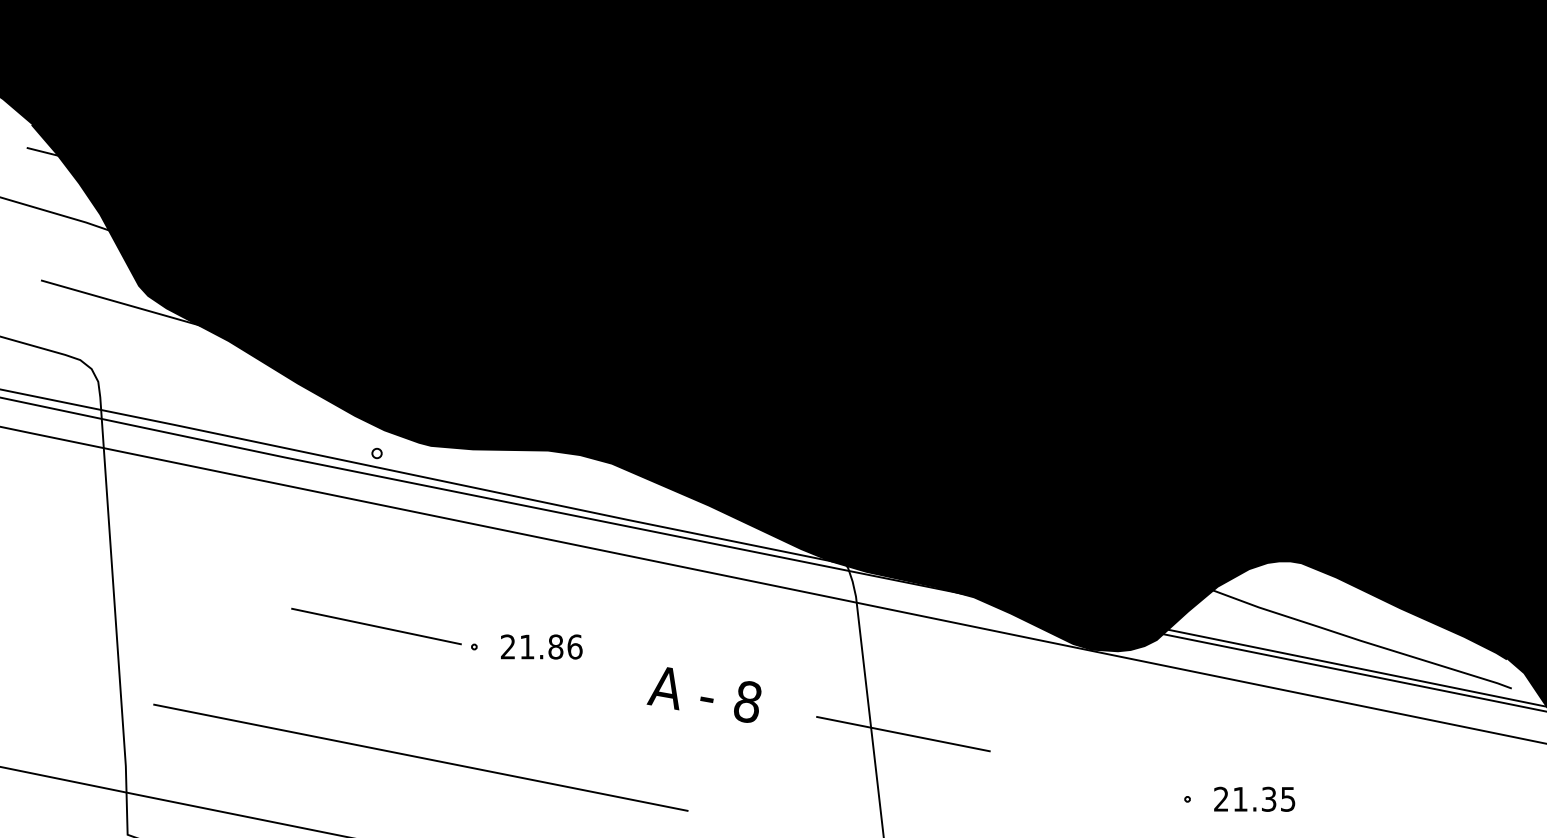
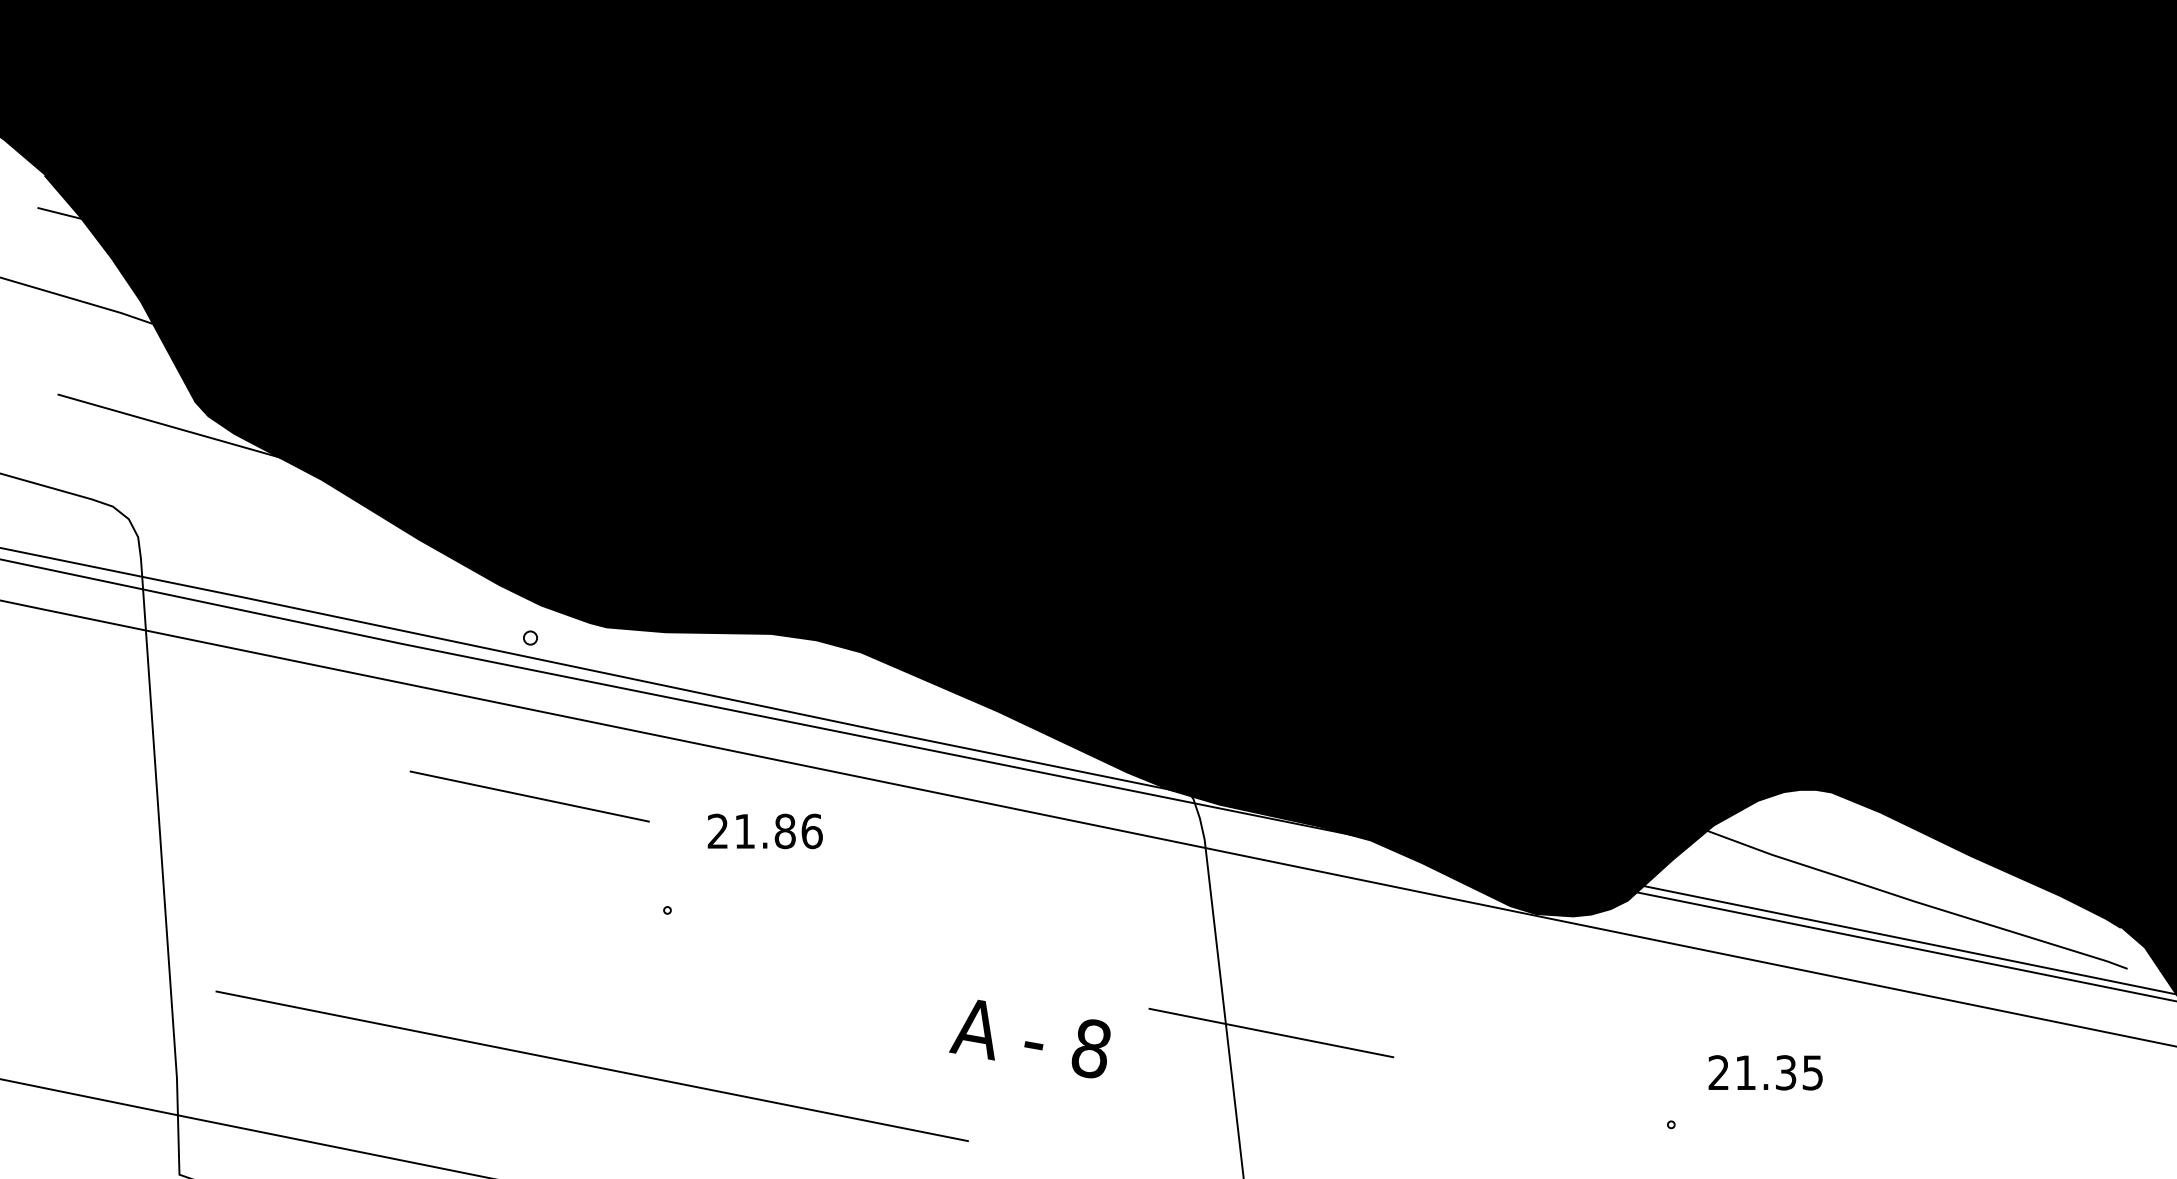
line: (376, 626) -> (529, 796), moved
text: (541, 647) -> (764, 831), moved
text: (703, 694) -> (1029, 1038), moved
text: (1254, 799) -> (1765, 1072), moved

